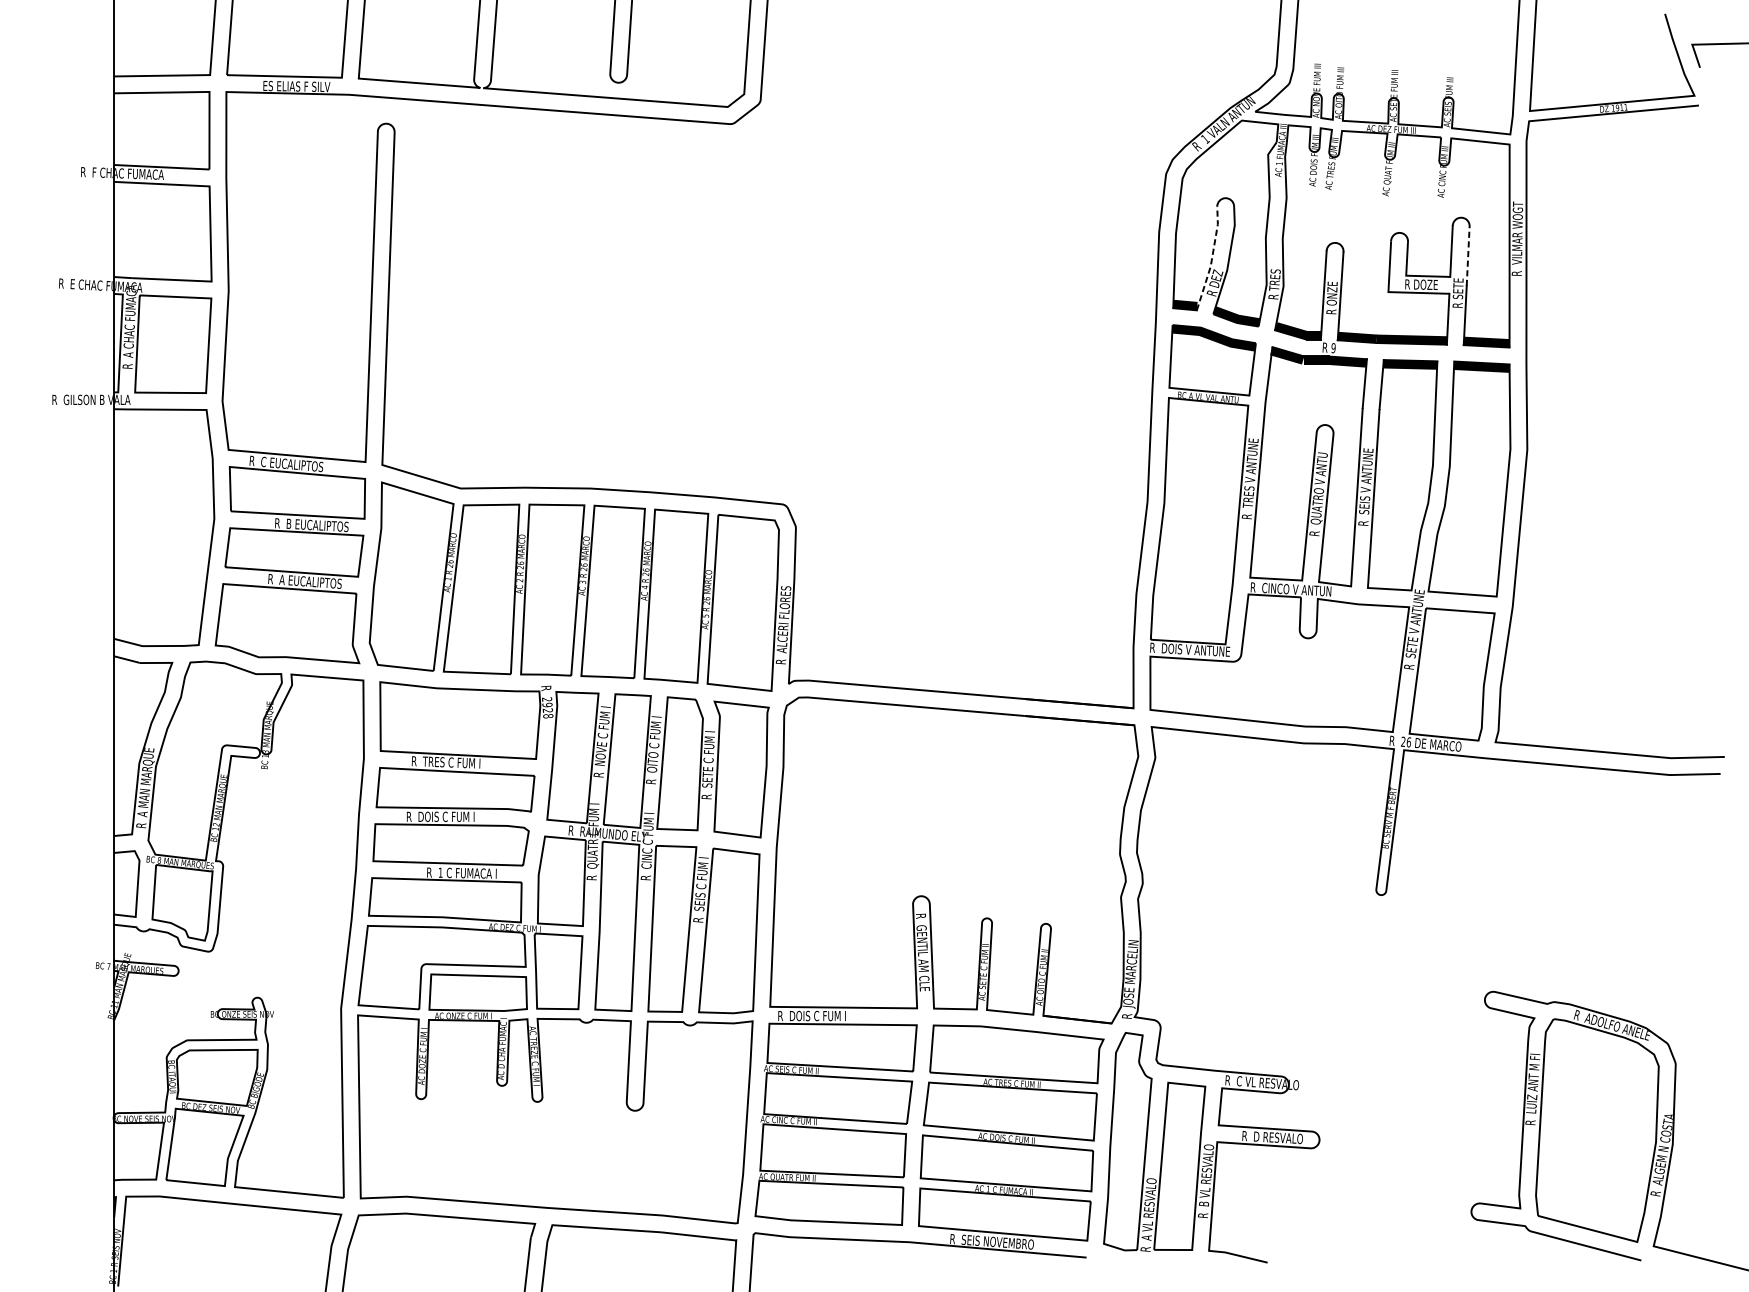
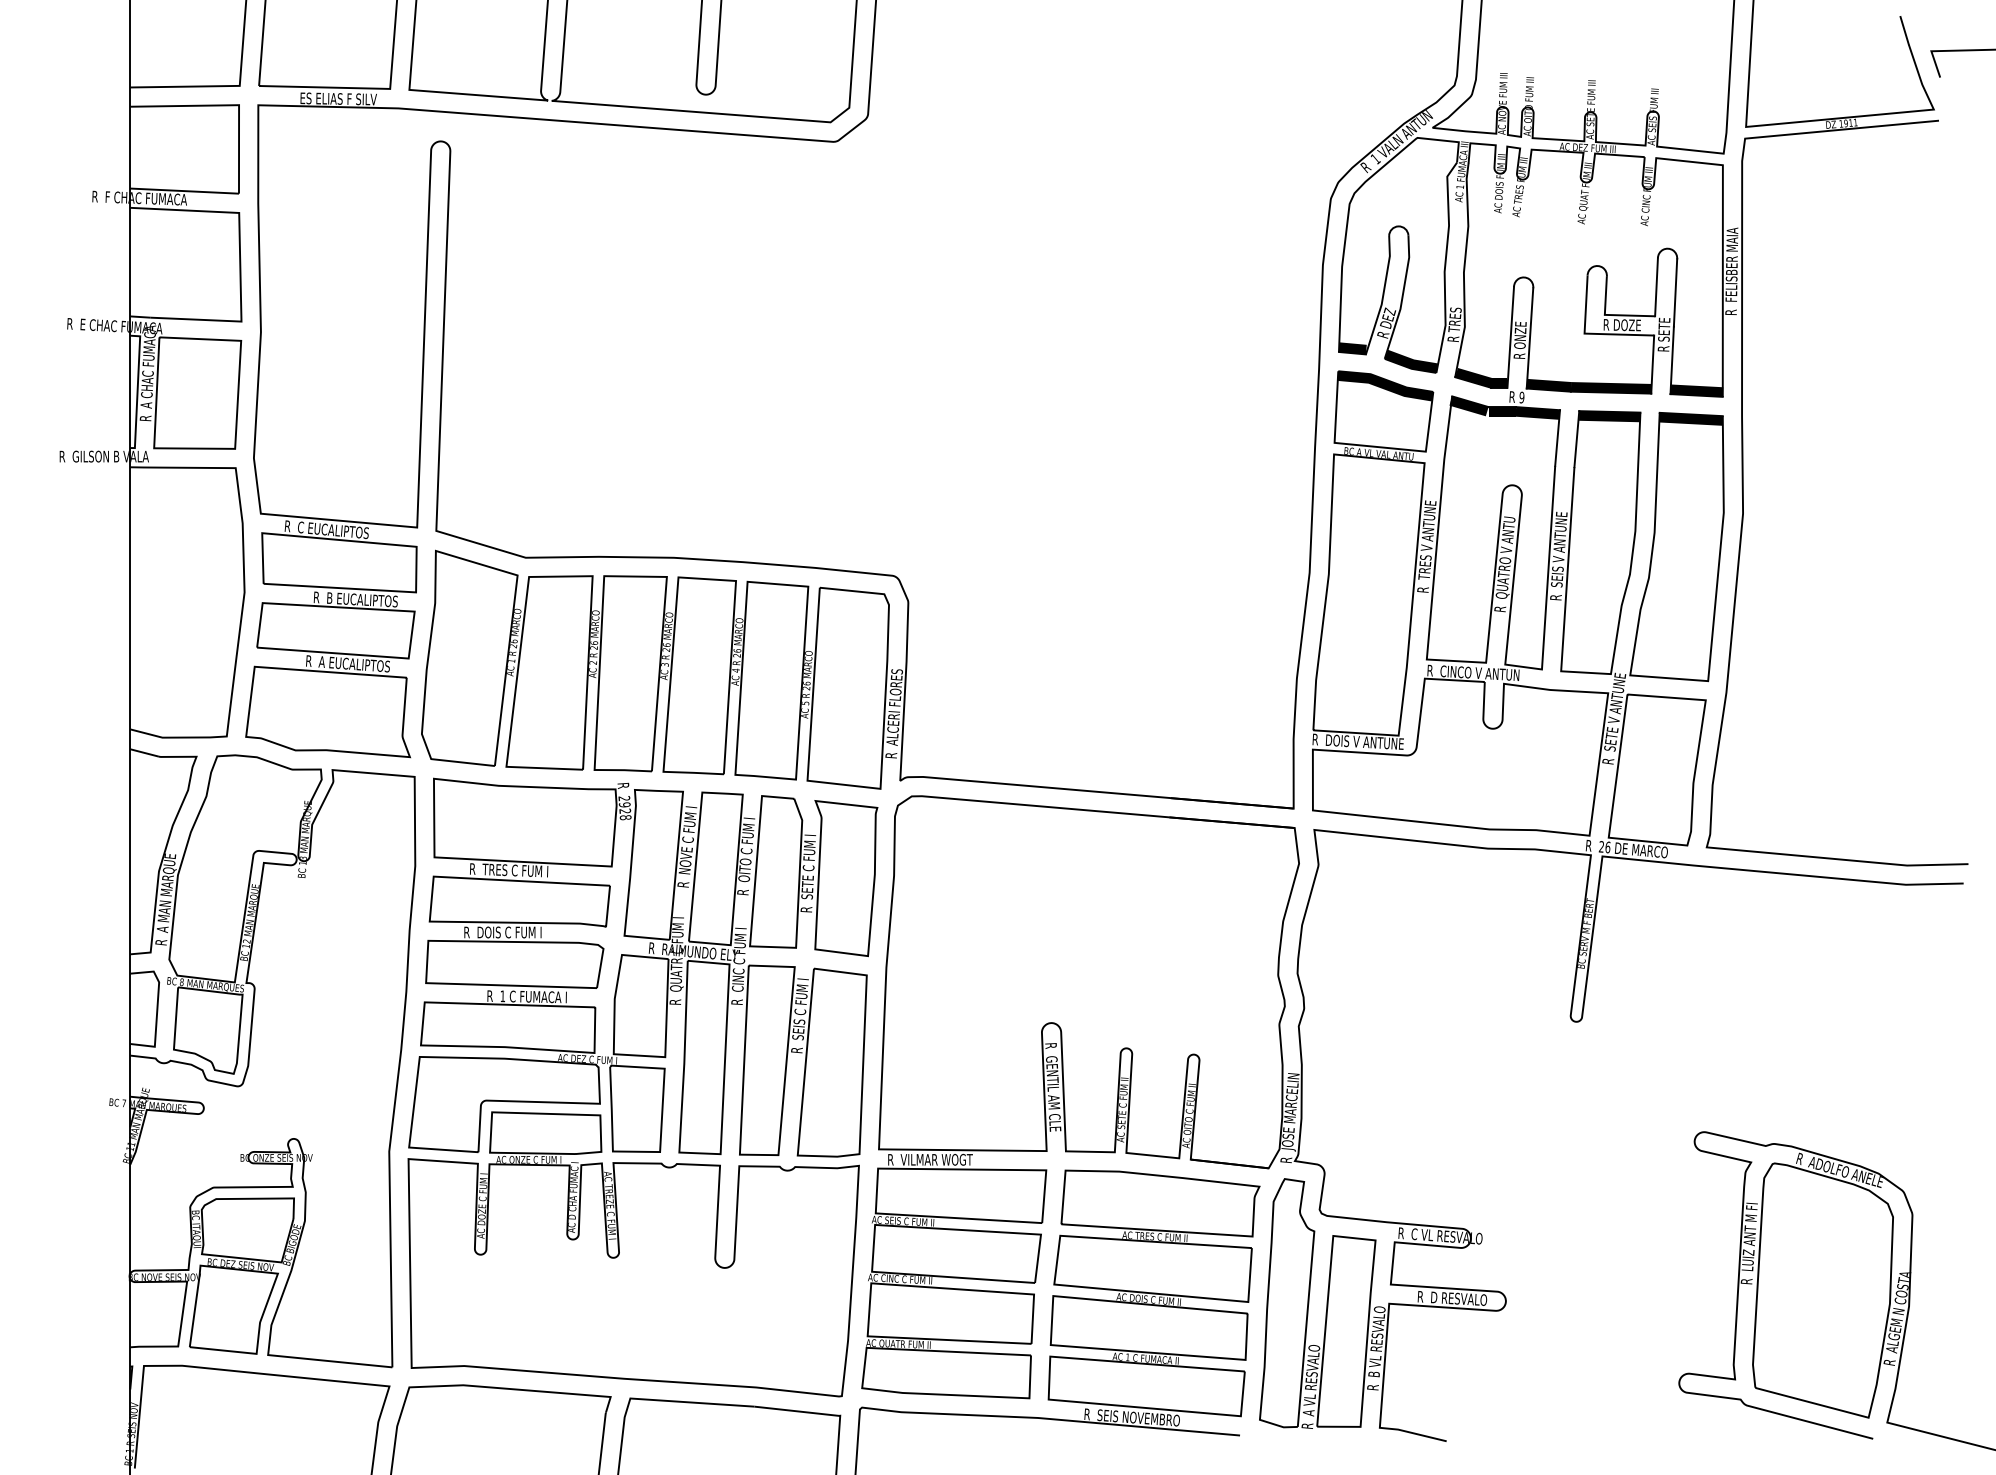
text: (1517, 231) -> (1731, 264), R  VILMAR WOGT -> R  FELISBER MAIA
line: (1468, 256) -> (1675, 292), dashed -> solid
line: (1212, 258) -> (1383, 295), dashed -> solid
text: (820, 1015) -> (936, 1159), R  DOIS C FUM I -> R  VILMAR WOGT

